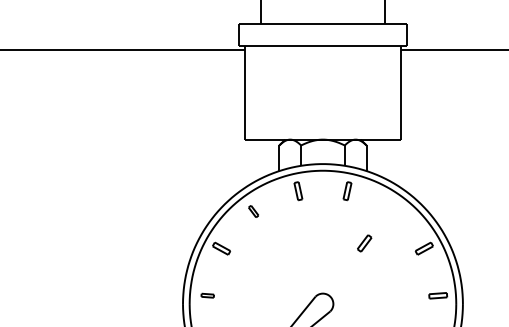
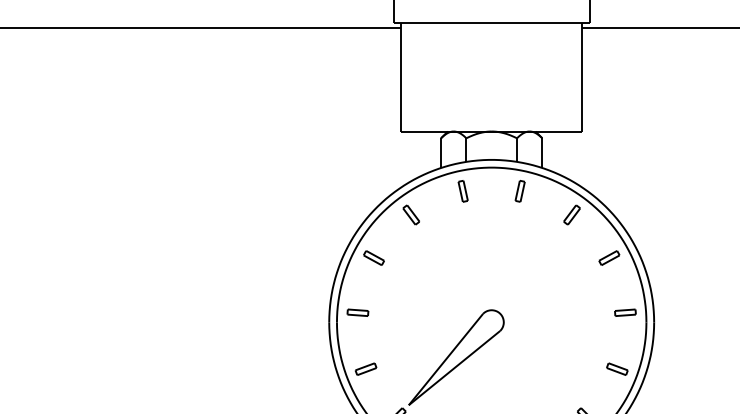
part: (253, 211) -> (410, 214), size x1.43
part: (364, 243) -> (571, 214), moved
part: (207, 295) -> (357, 312), size x1.43

